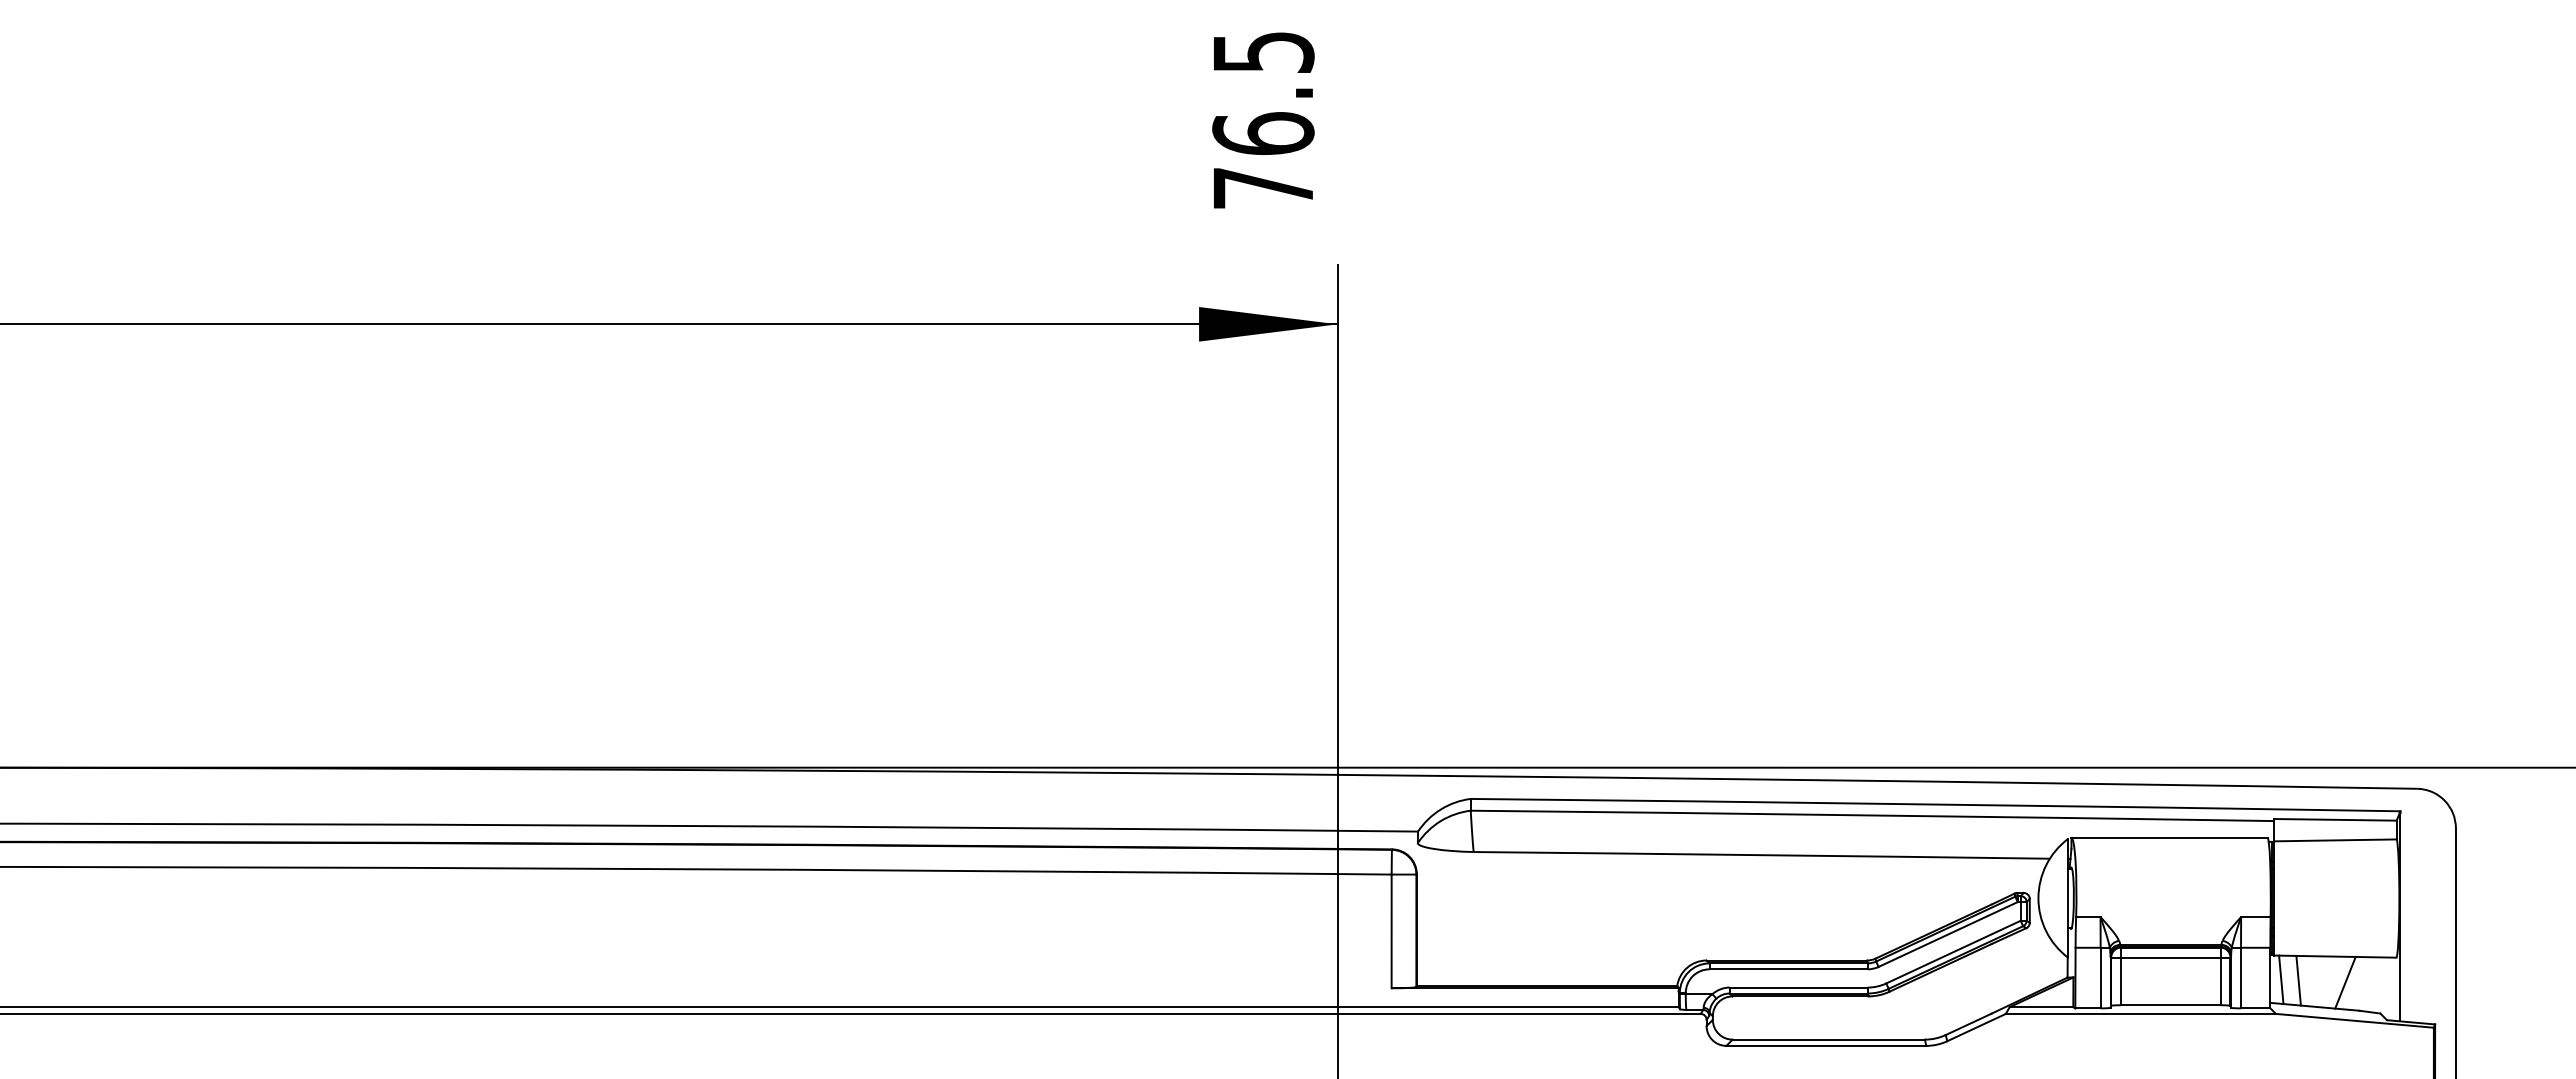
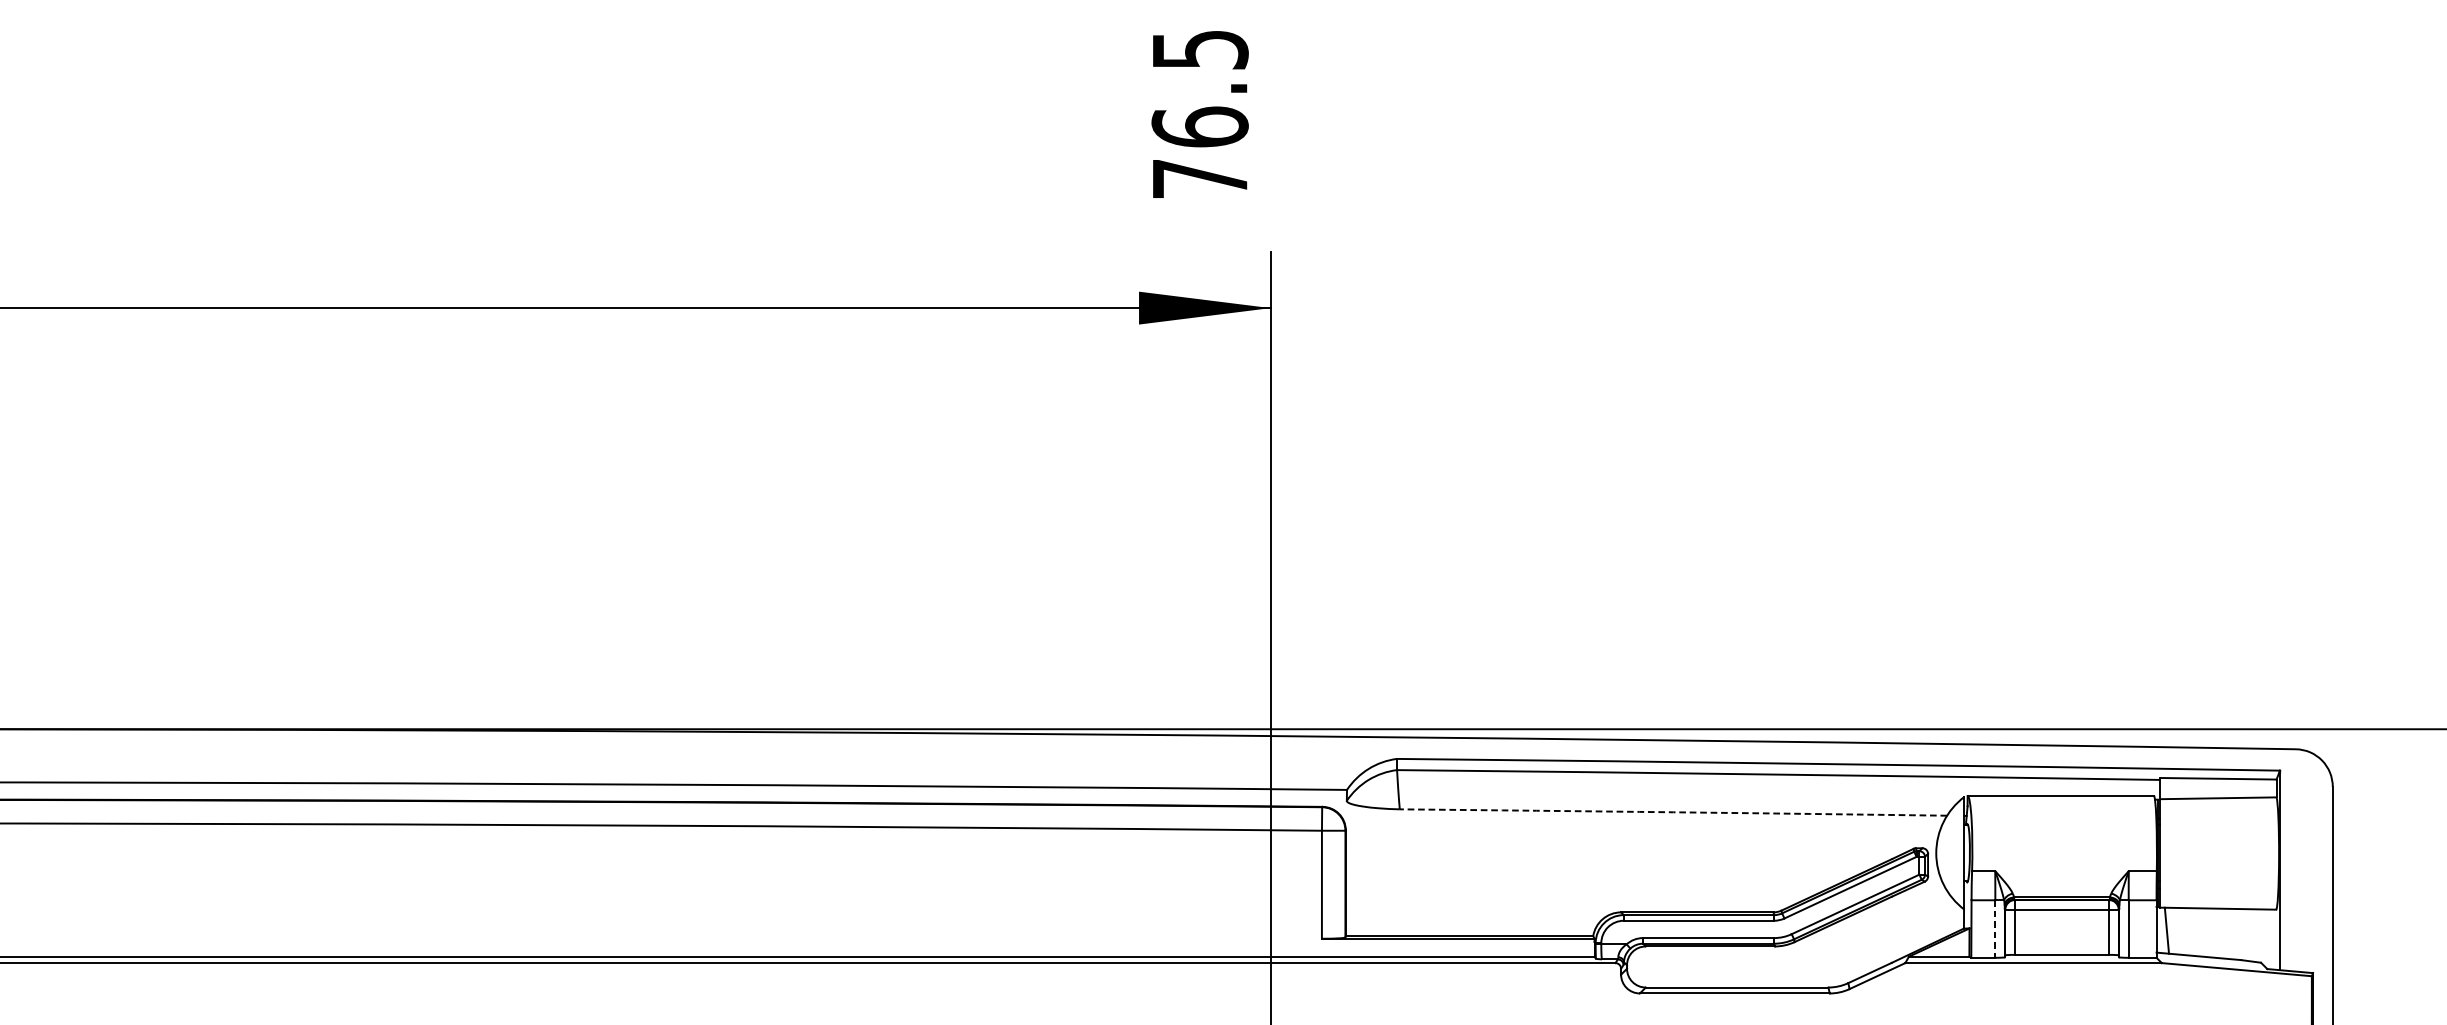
arc: (1761, 855) -> (1673, 812), solid -> dashed
line: (2100, 978) -> (1995, 929), solid -> dashed
line: (2298, 980) -> (2183, 931), removed
line: (2345, 982) -> (2227, 933), removed

